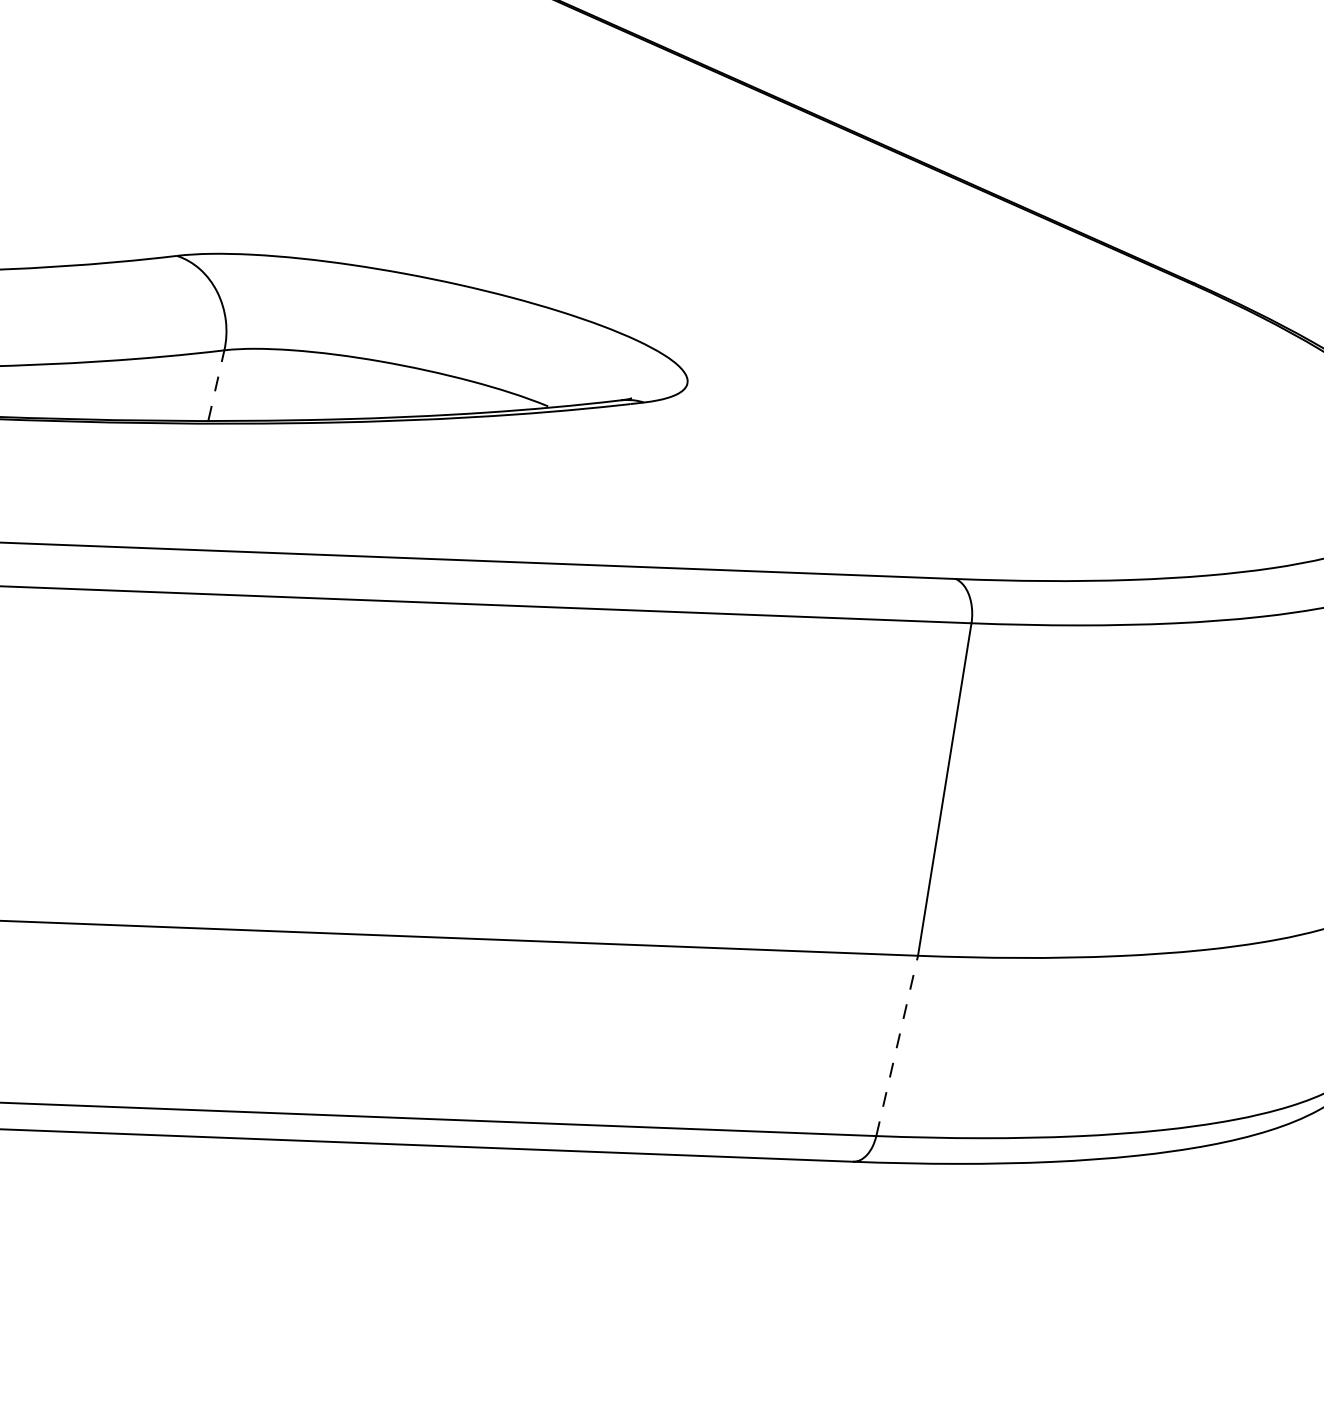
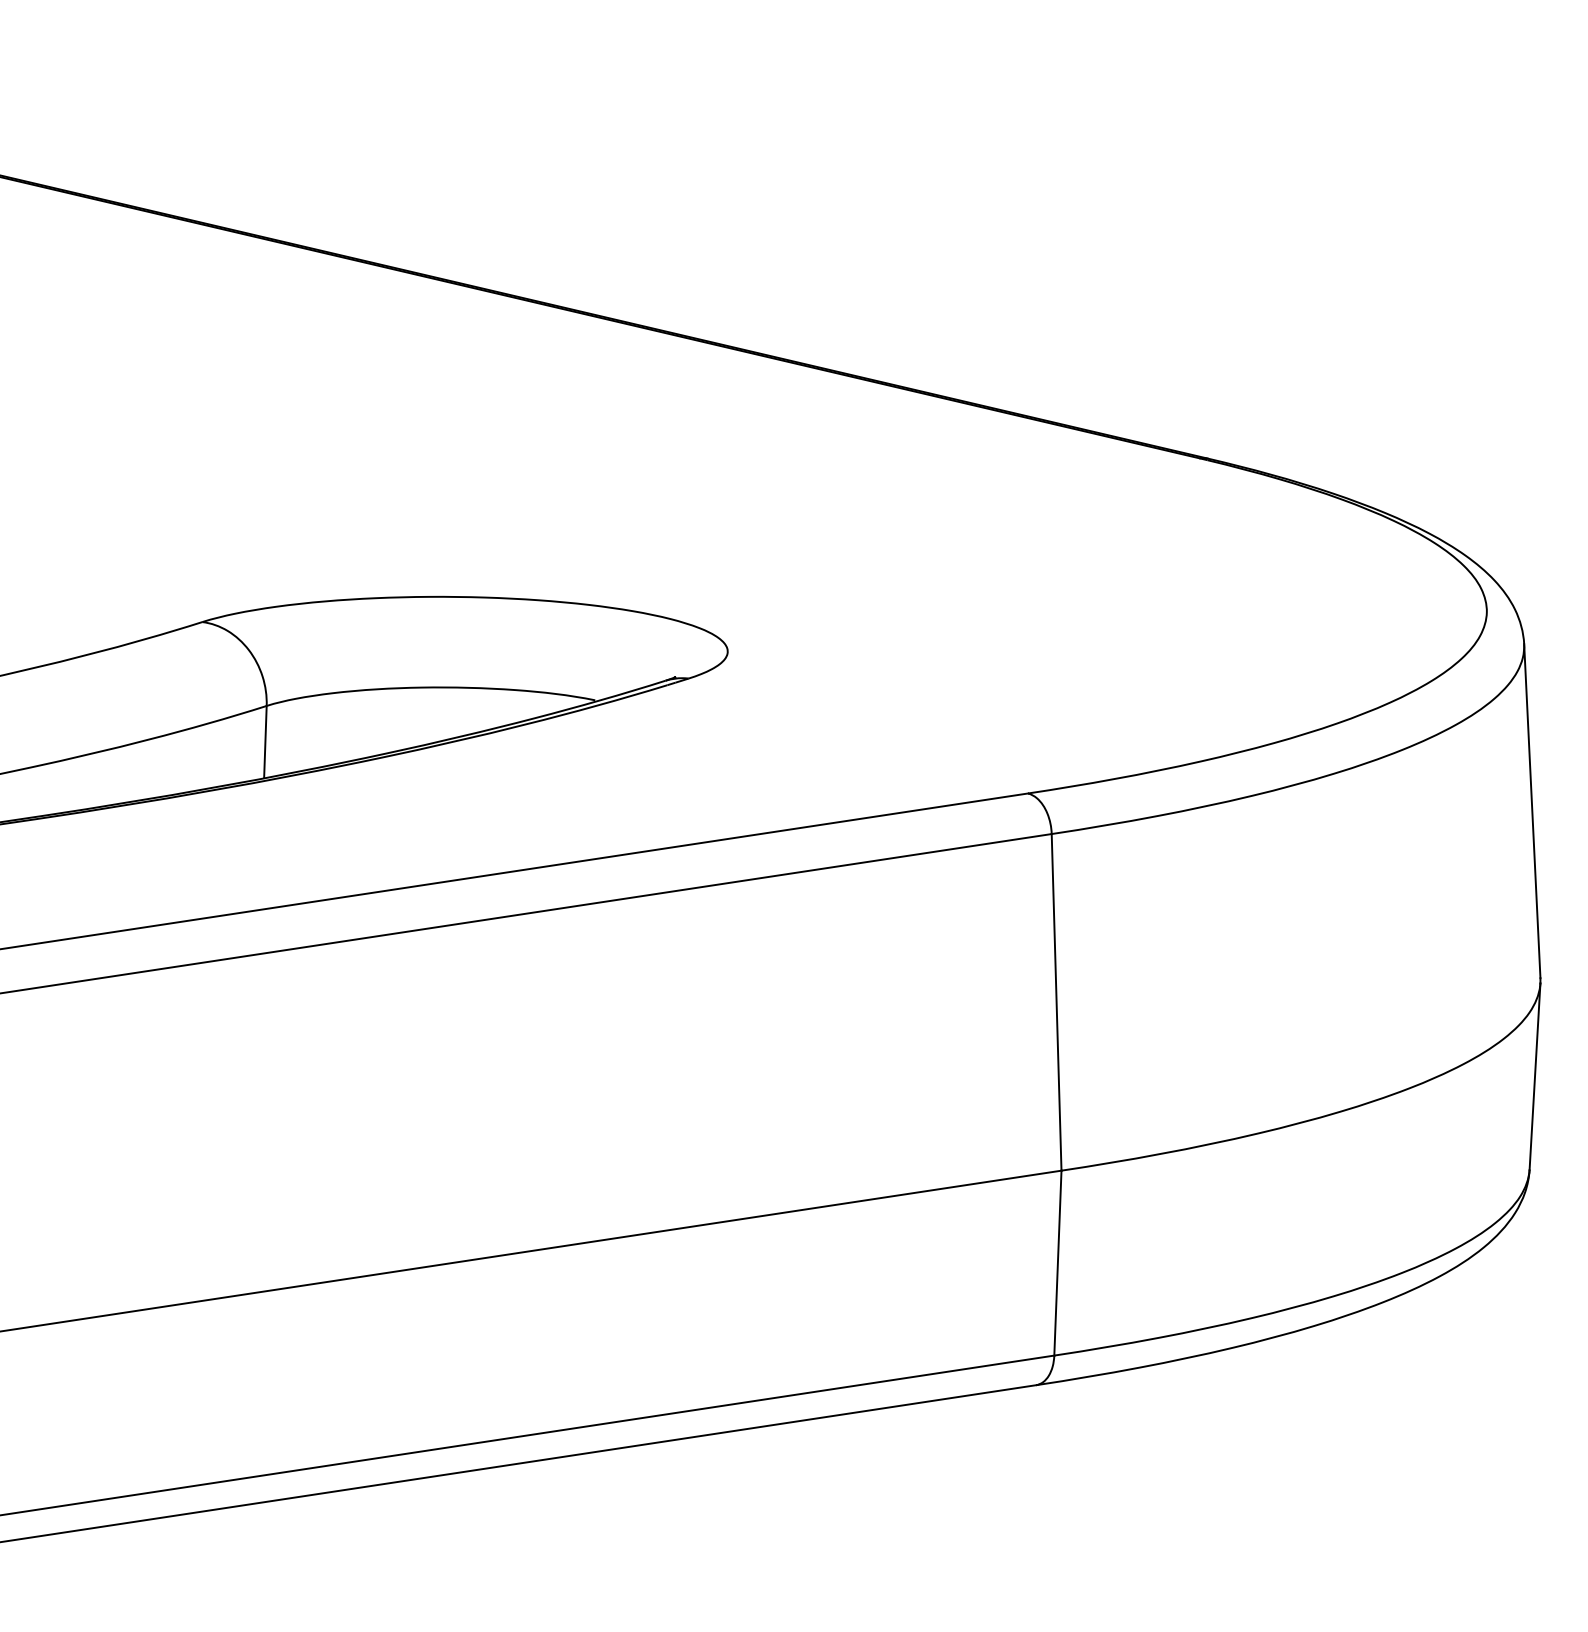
line: (216, 385) -> (265, 741), dashed -> solid
line: (896, 1046) -> (1057, 1263), dashed -> solid

